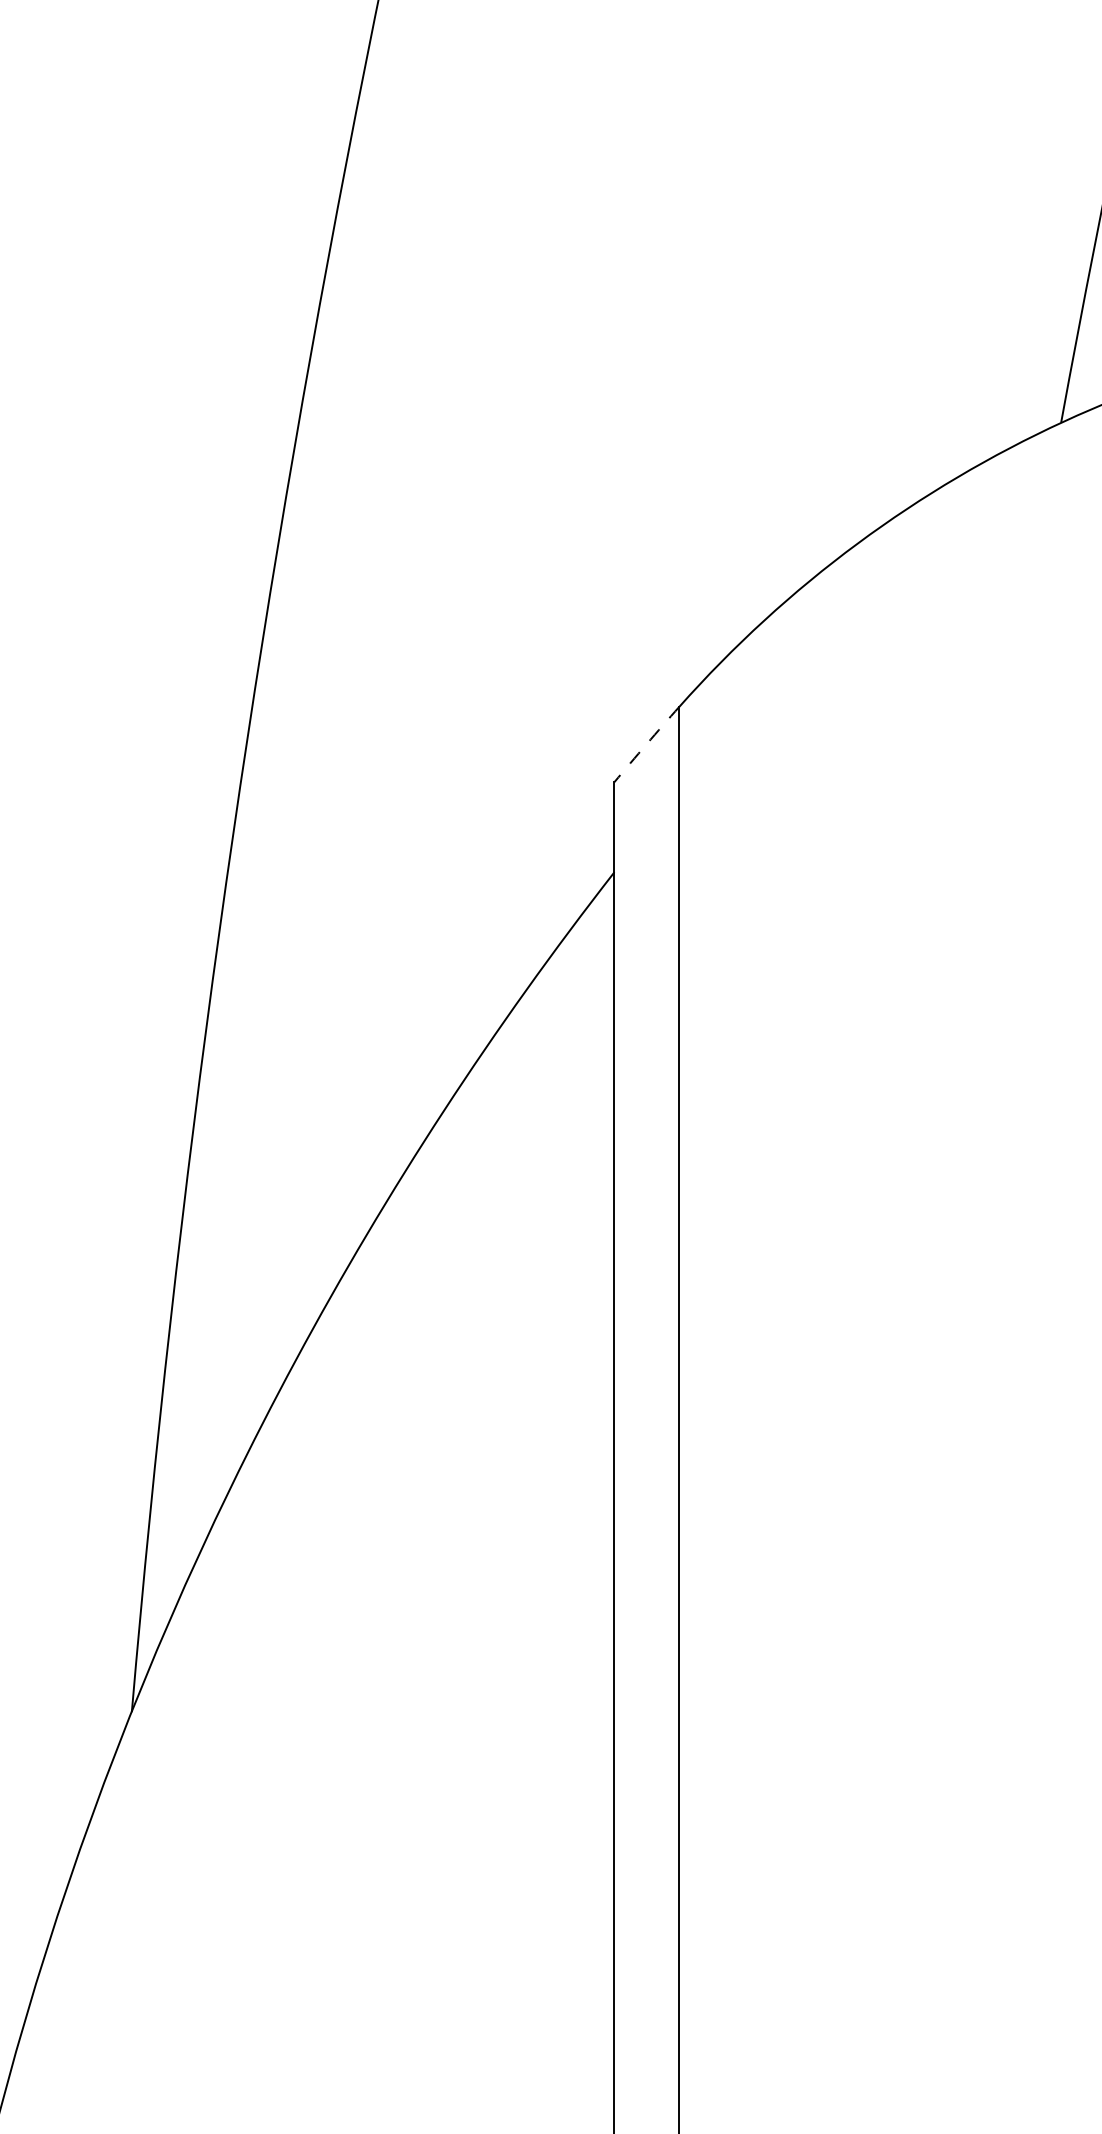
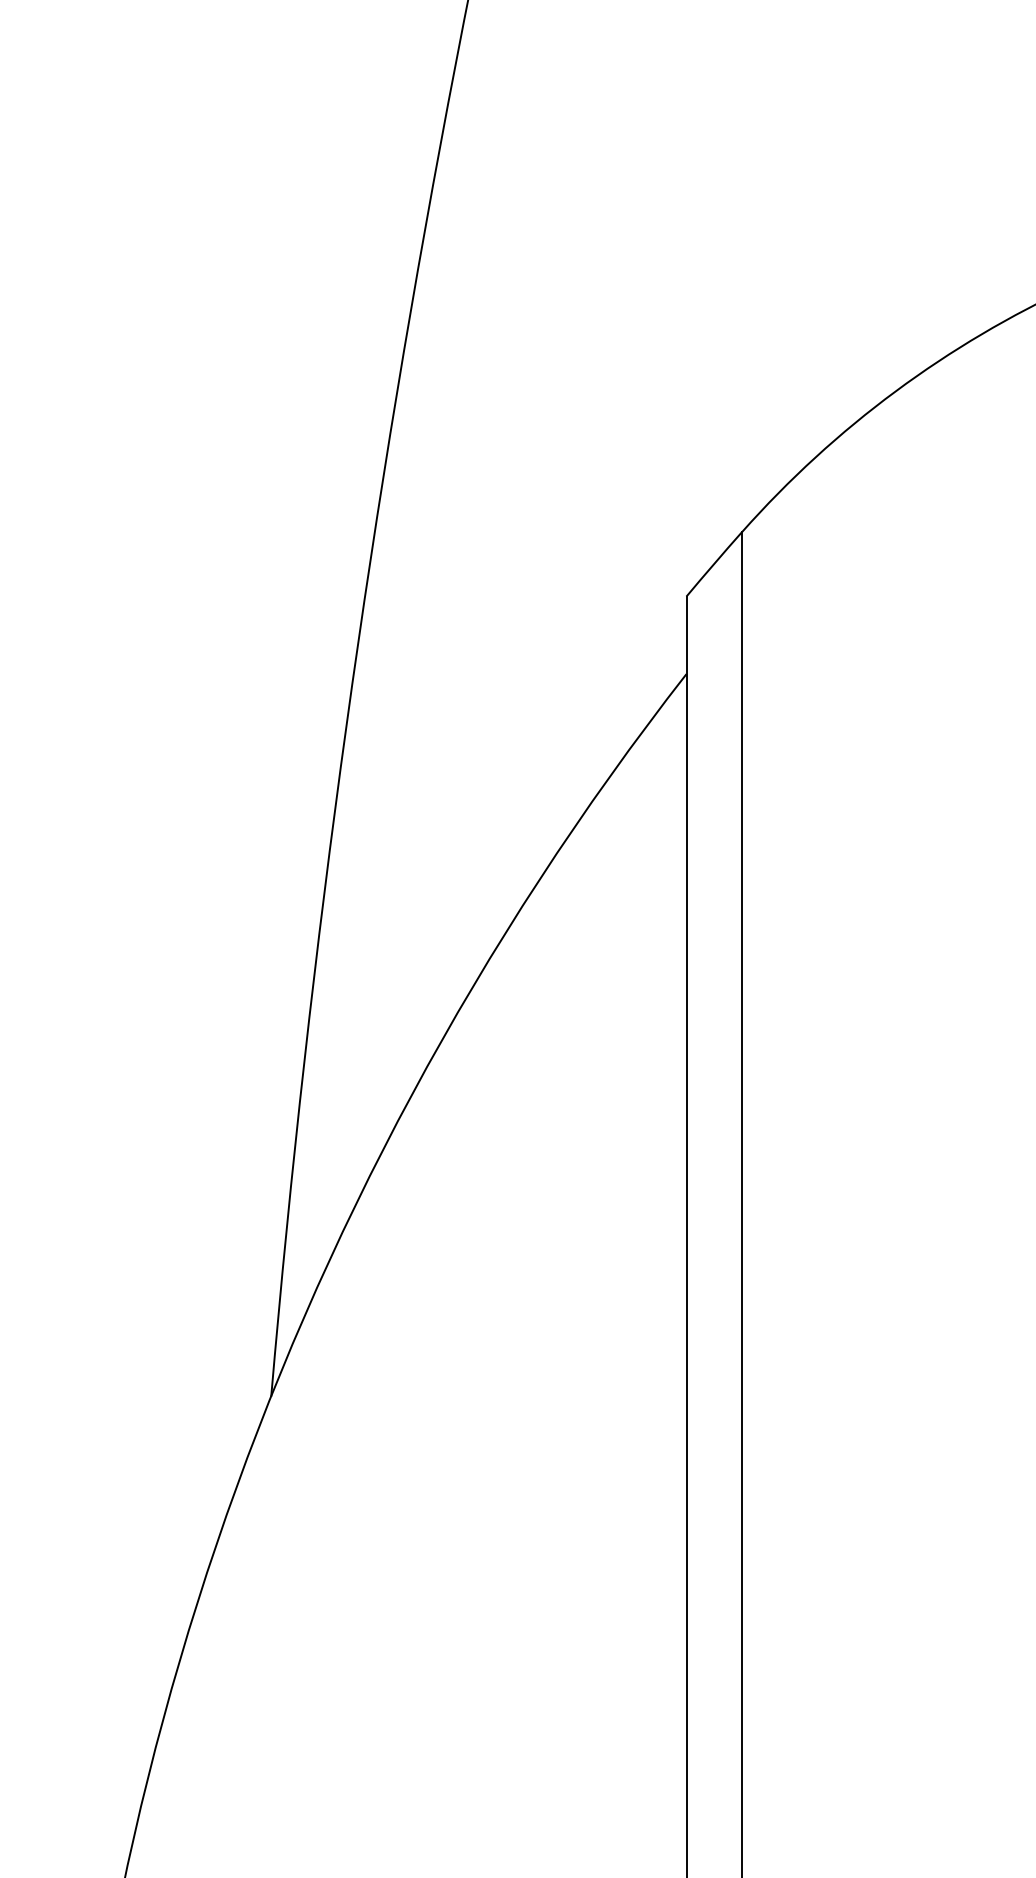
arc: (646, 743) -> (714, 563), dashed -> solid

